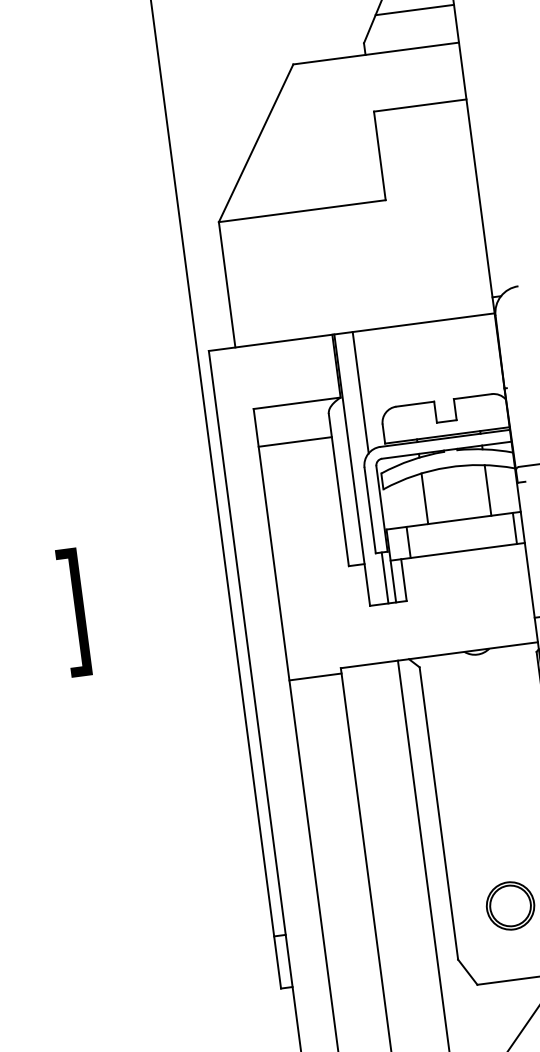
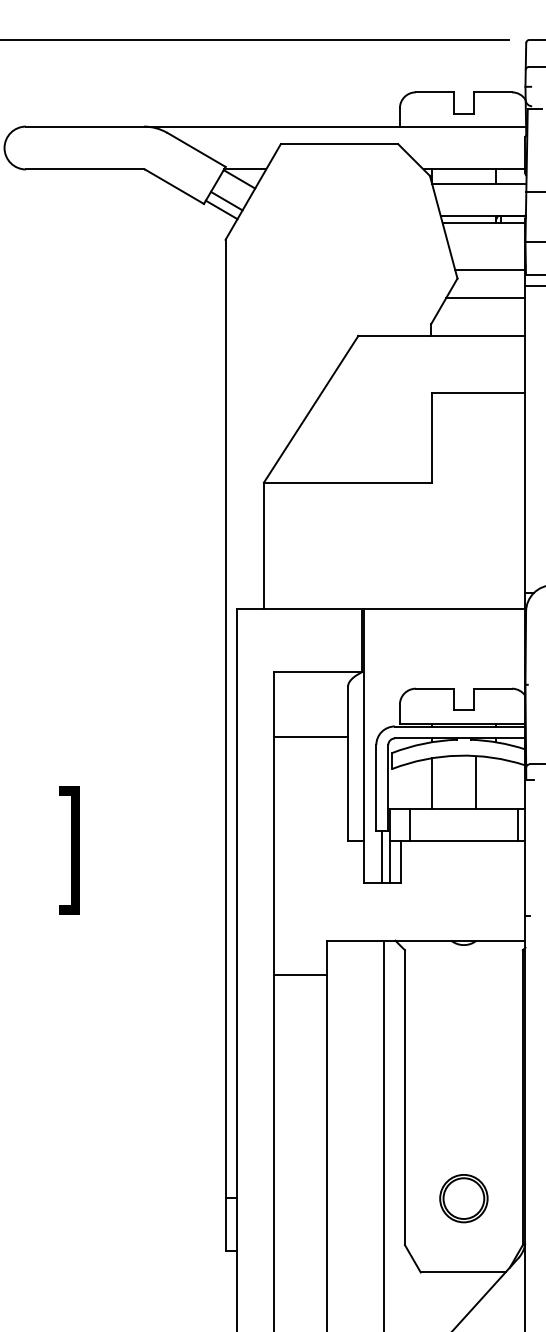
line: (360, 392) -> (382, 670), removed
line: (294, 442) -> (310, 737), moved
line: (487, 490) -> (475, 783), moved
line: (315, 677) -> (300, 975), moved

